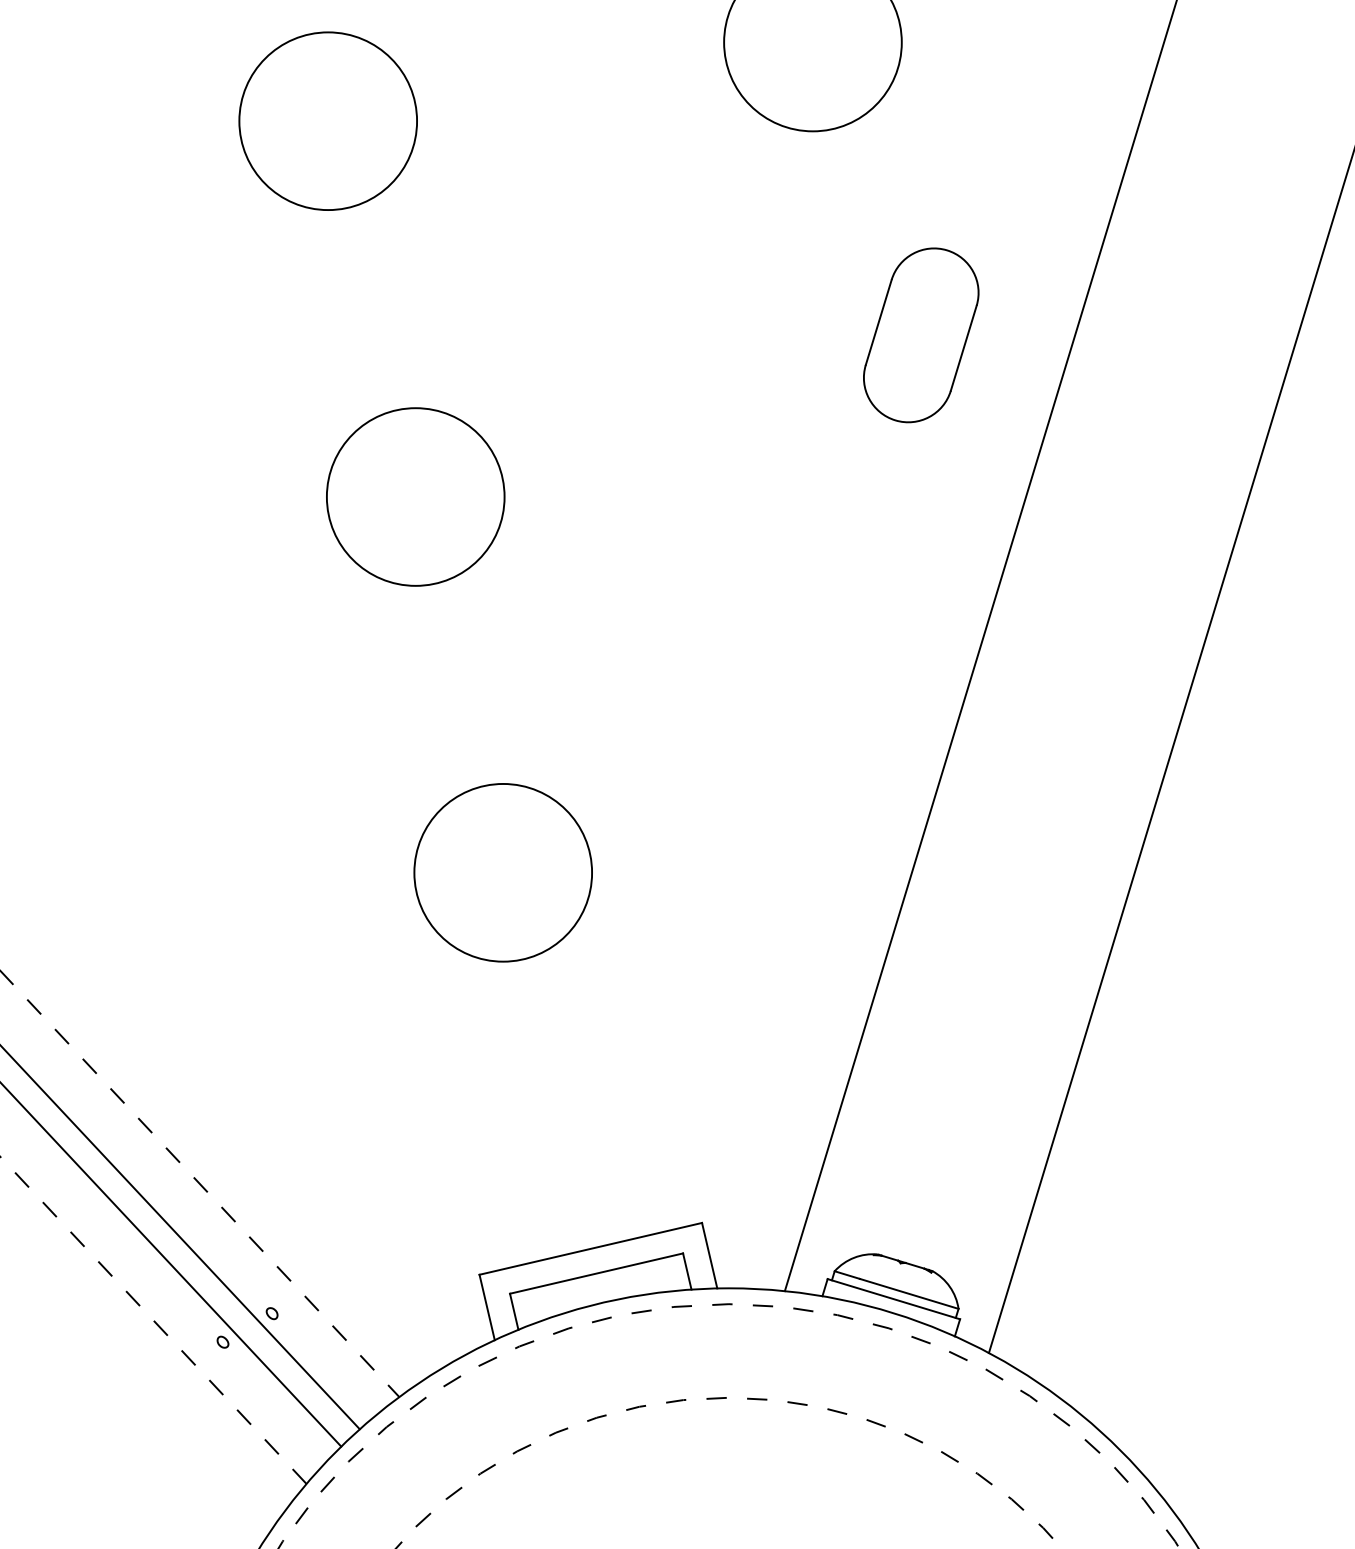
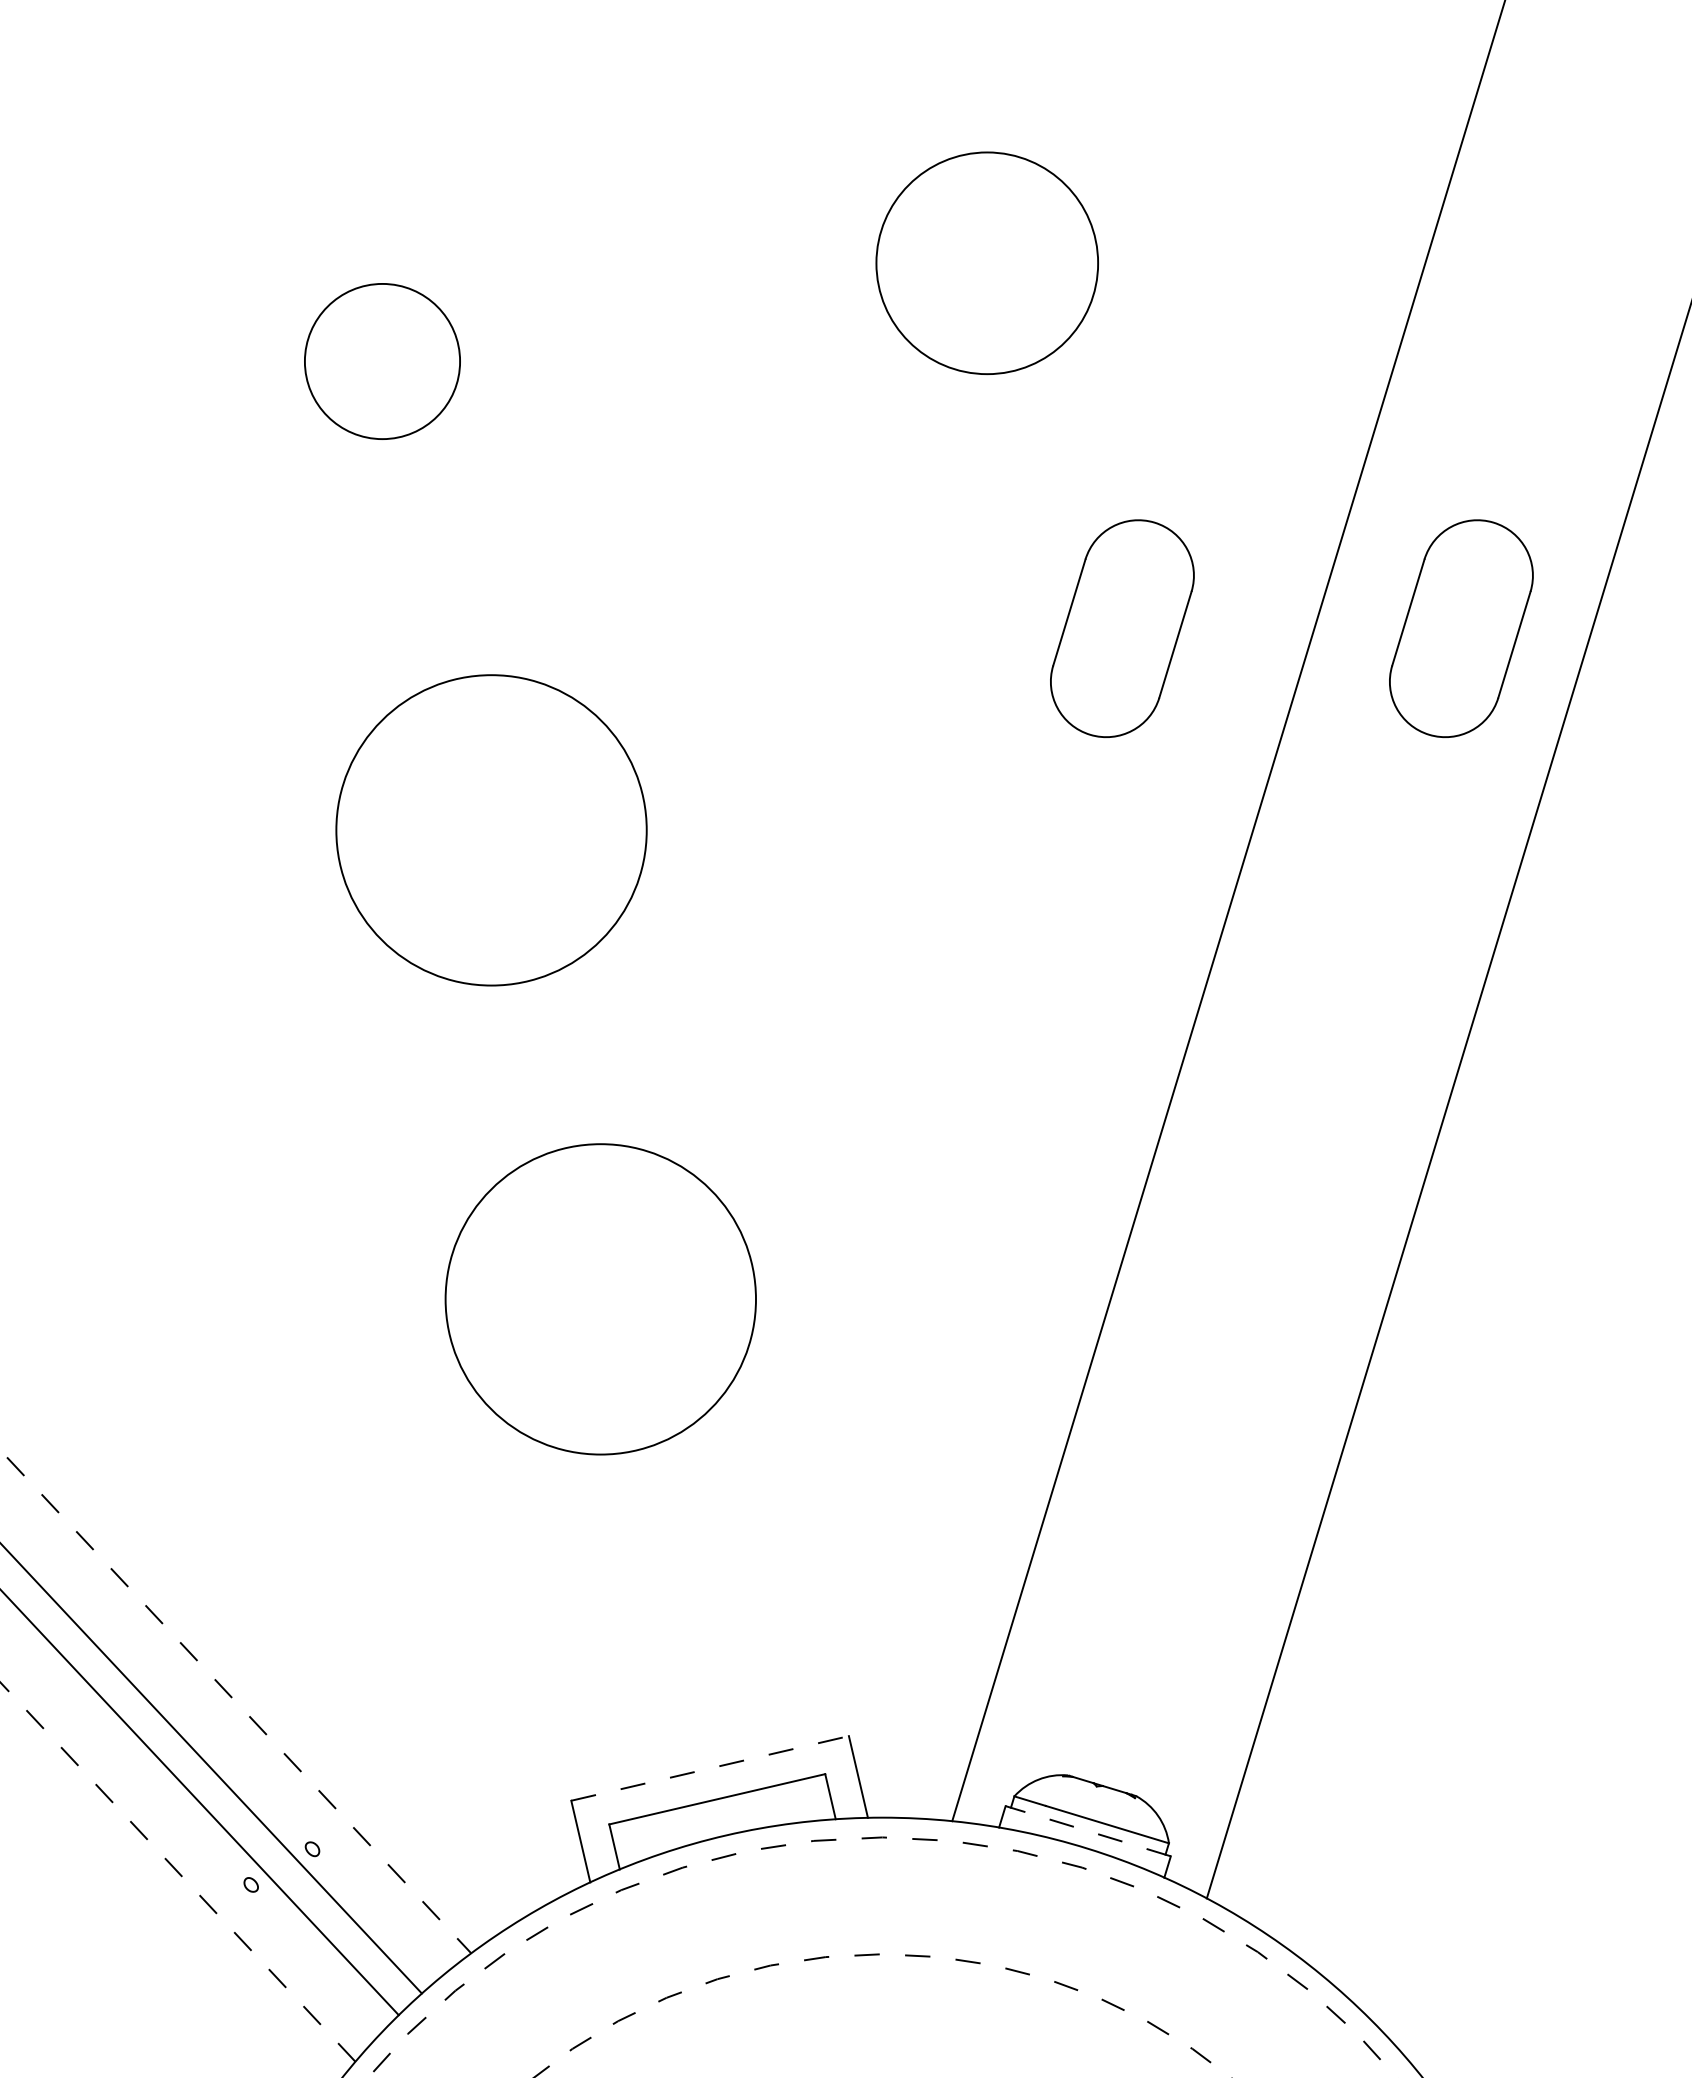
circle: (328, 121) -> (382, 361), size x0.7
part: (1193, 335) -> (1461, 628), added
circle: (415, 497) -> (491, 830), size x1.4
circle: (502, 872) -> (600, 1298), size x1.4
line: (591, 1248) -> (710, 1768), solid -> dashed
line: (893, 1299) -> (1087, 1831), solid -> dashed

